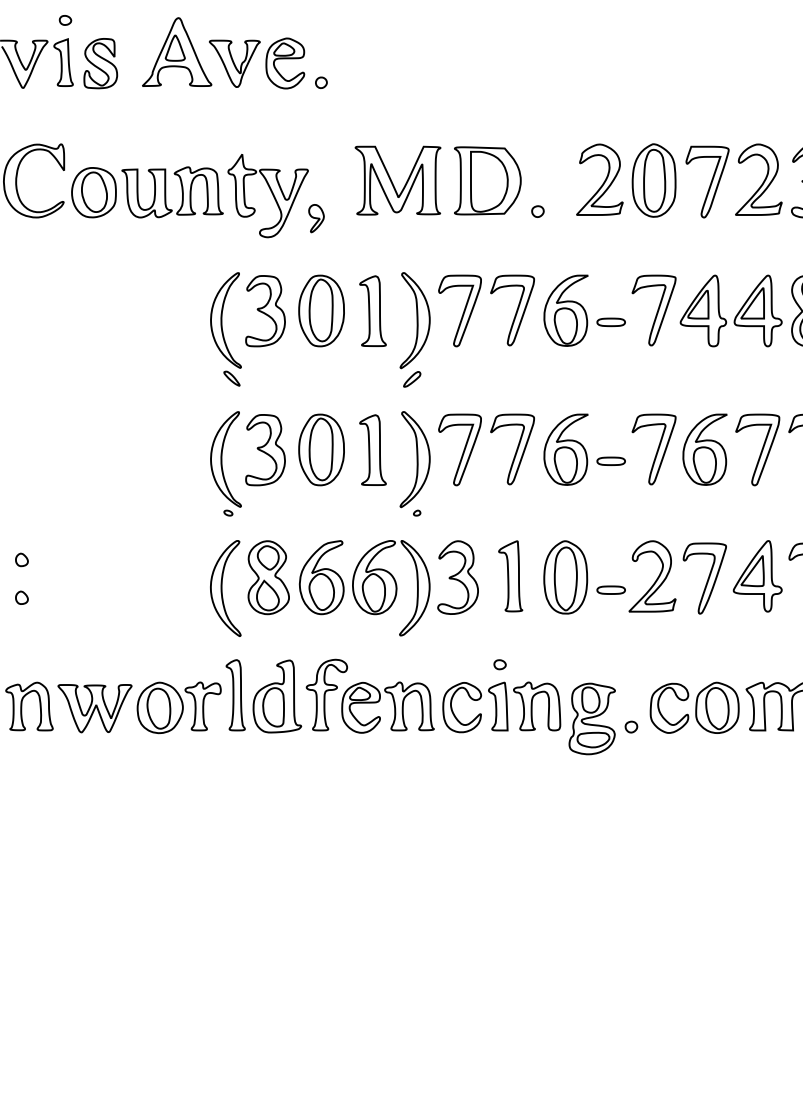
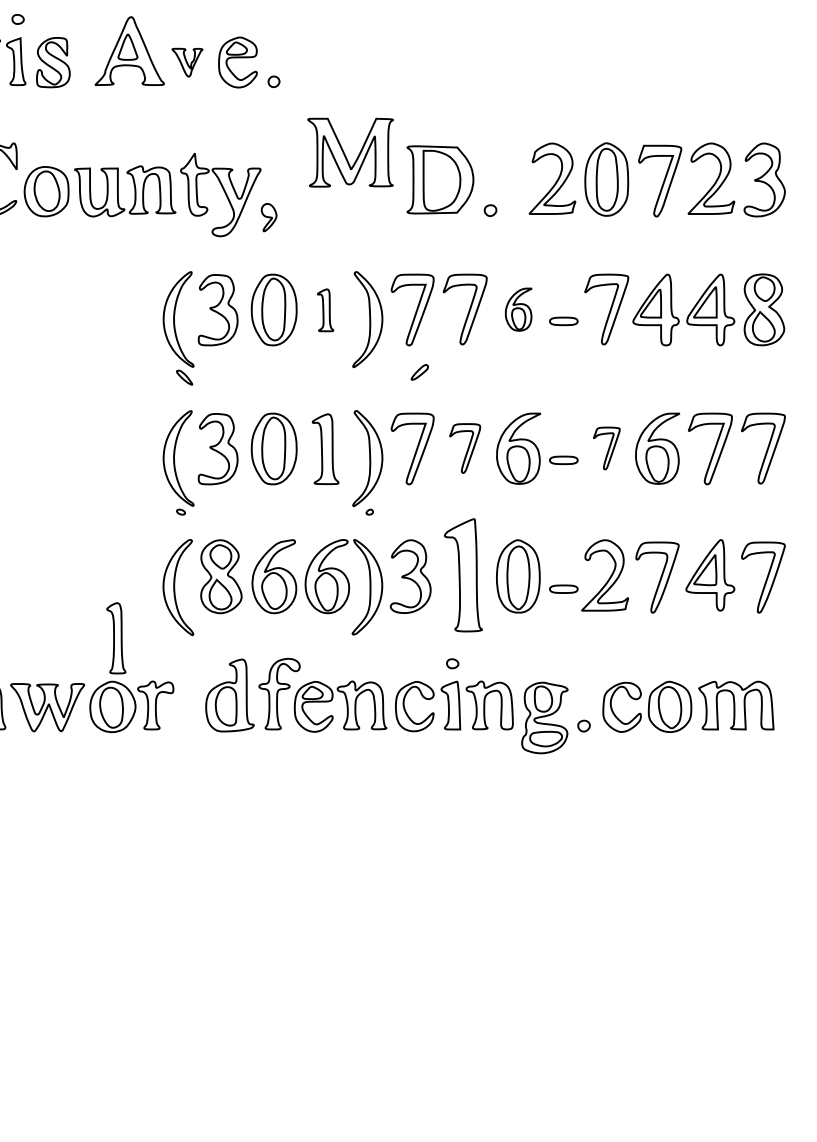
part: (234, 63) -> (187, 62), size x0.6
part: (397, 180) -> (350, 152), moved
part: (565, 310) -> (518, 309), size x0.6
part: (372, 311) -> (325, 310), size x0.6
part: (411, 379) -> (419, 372), moved
part: (511, 449) -> (464, 448), size x0.7
part: (653, 449) -> (606, 448), size x0.6
part: (509, 576) -> (462, 575), size x1.6
part: (235, 695) -> (116, 638), moved

